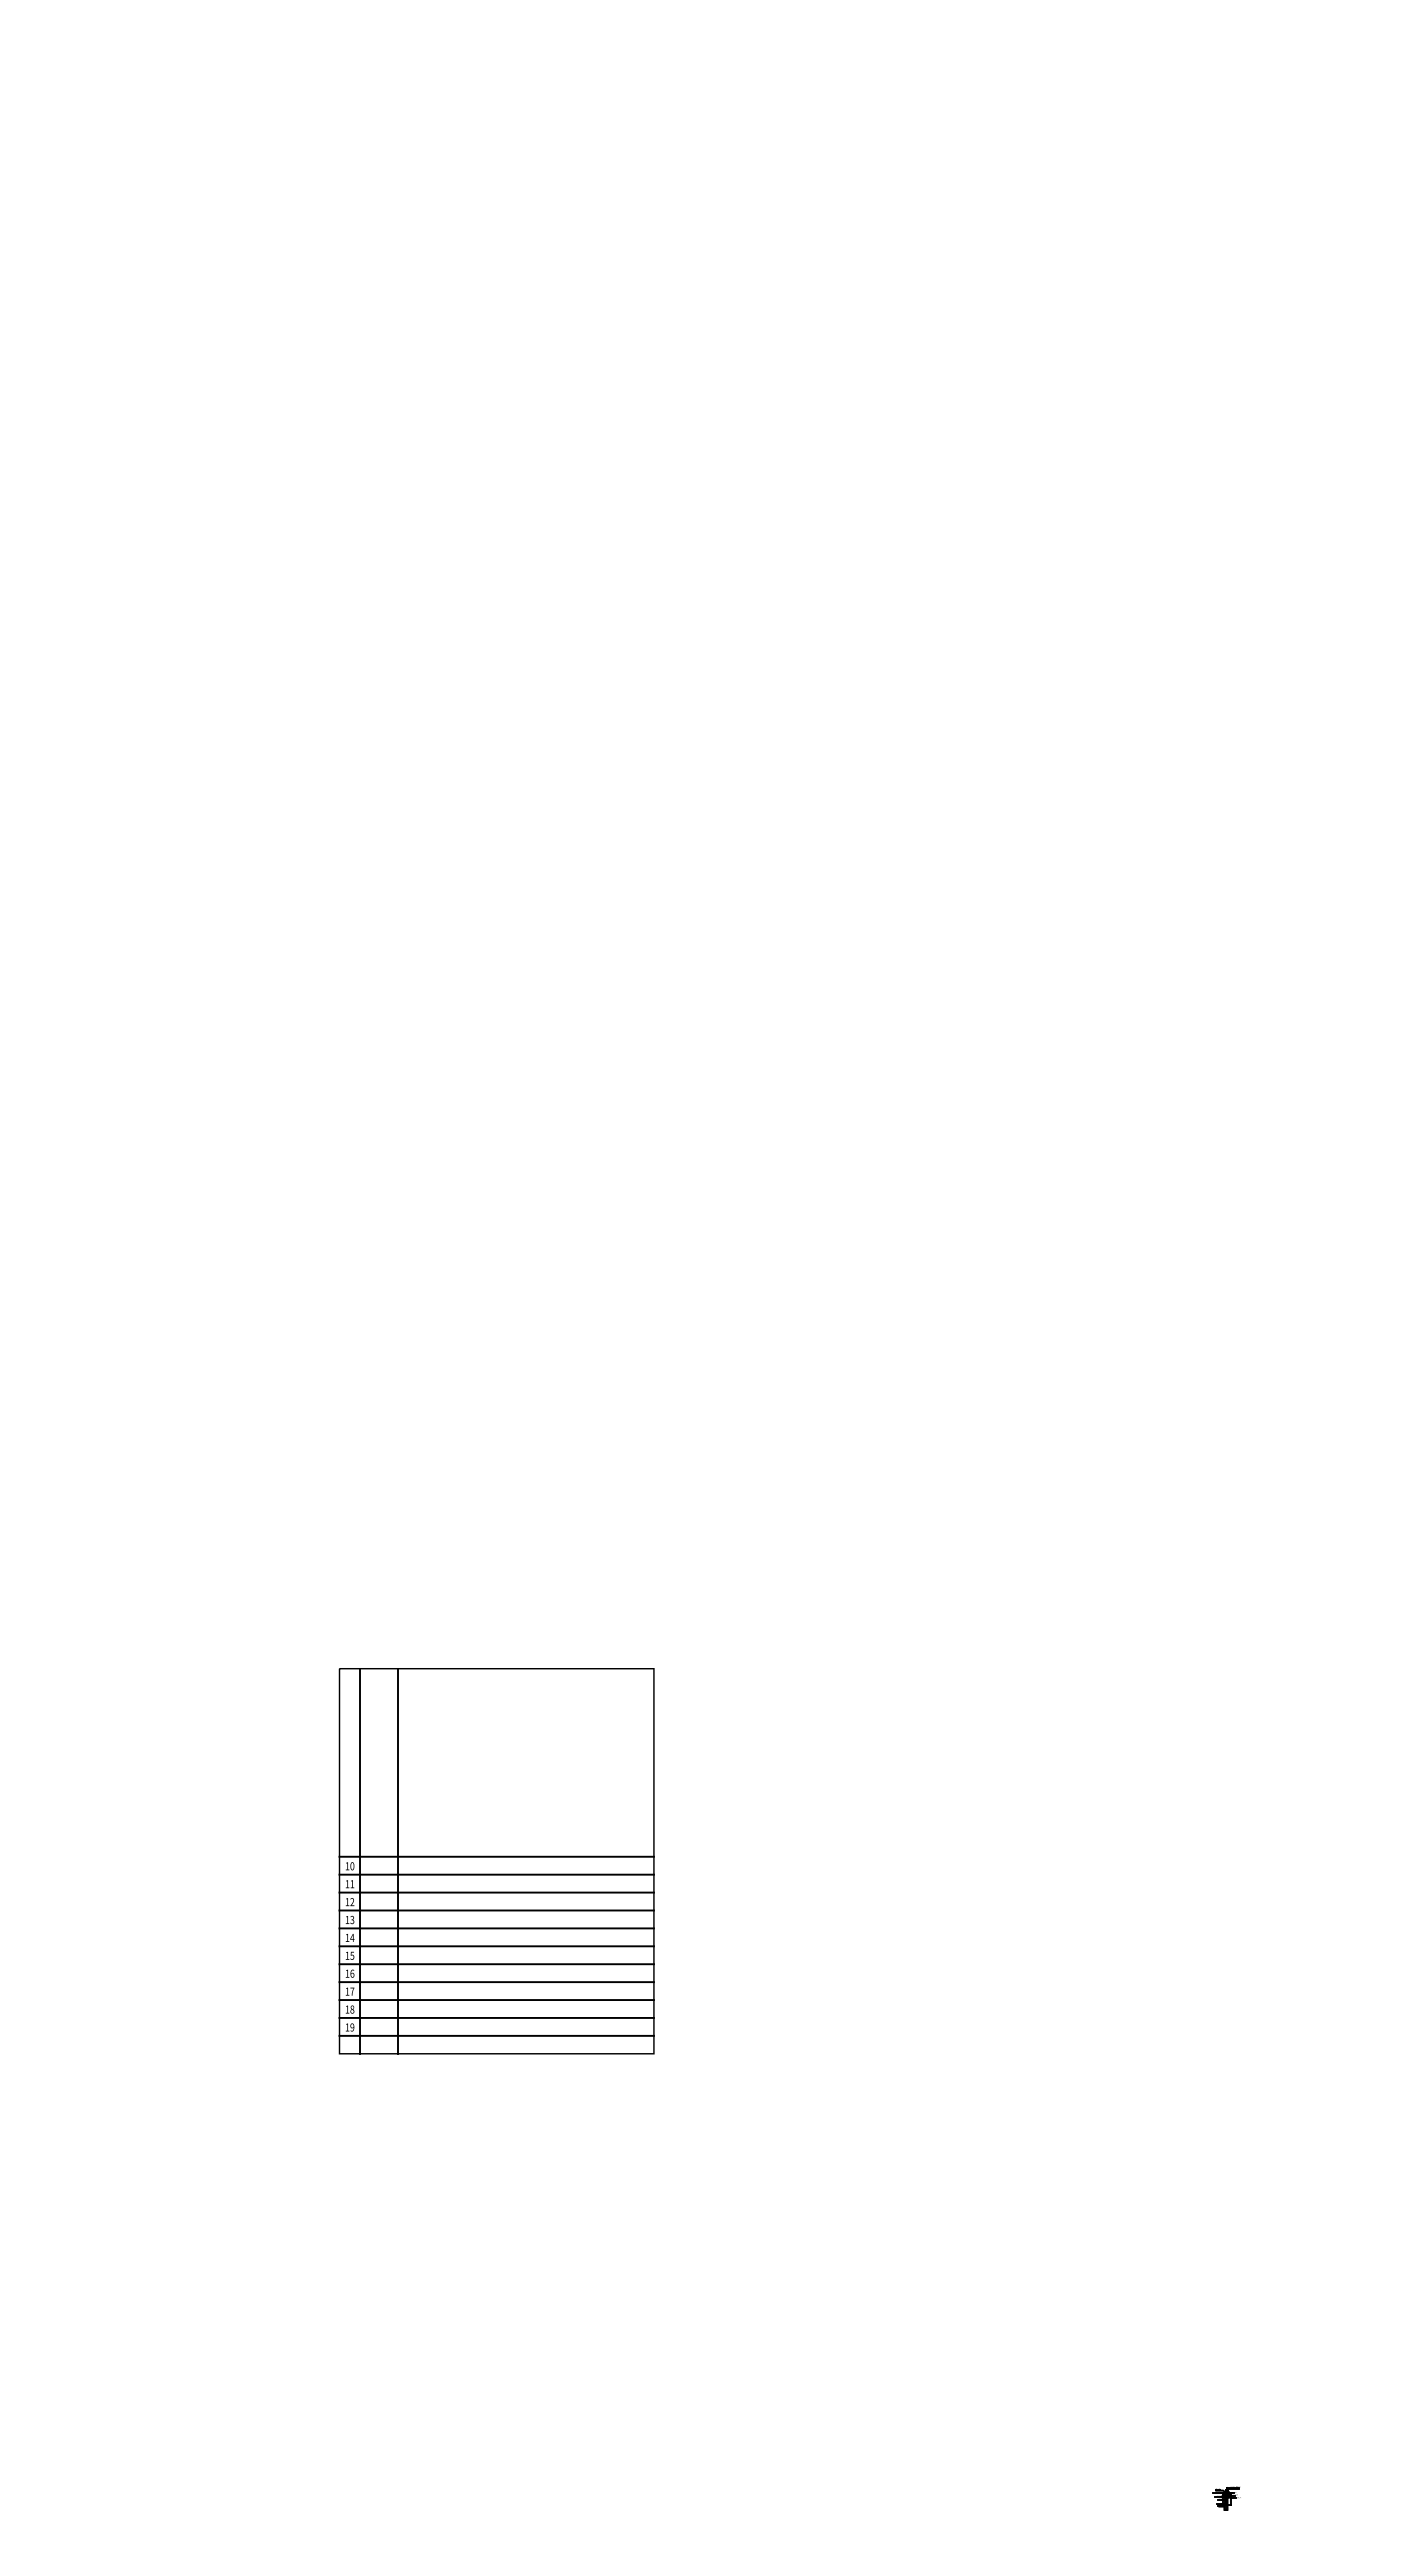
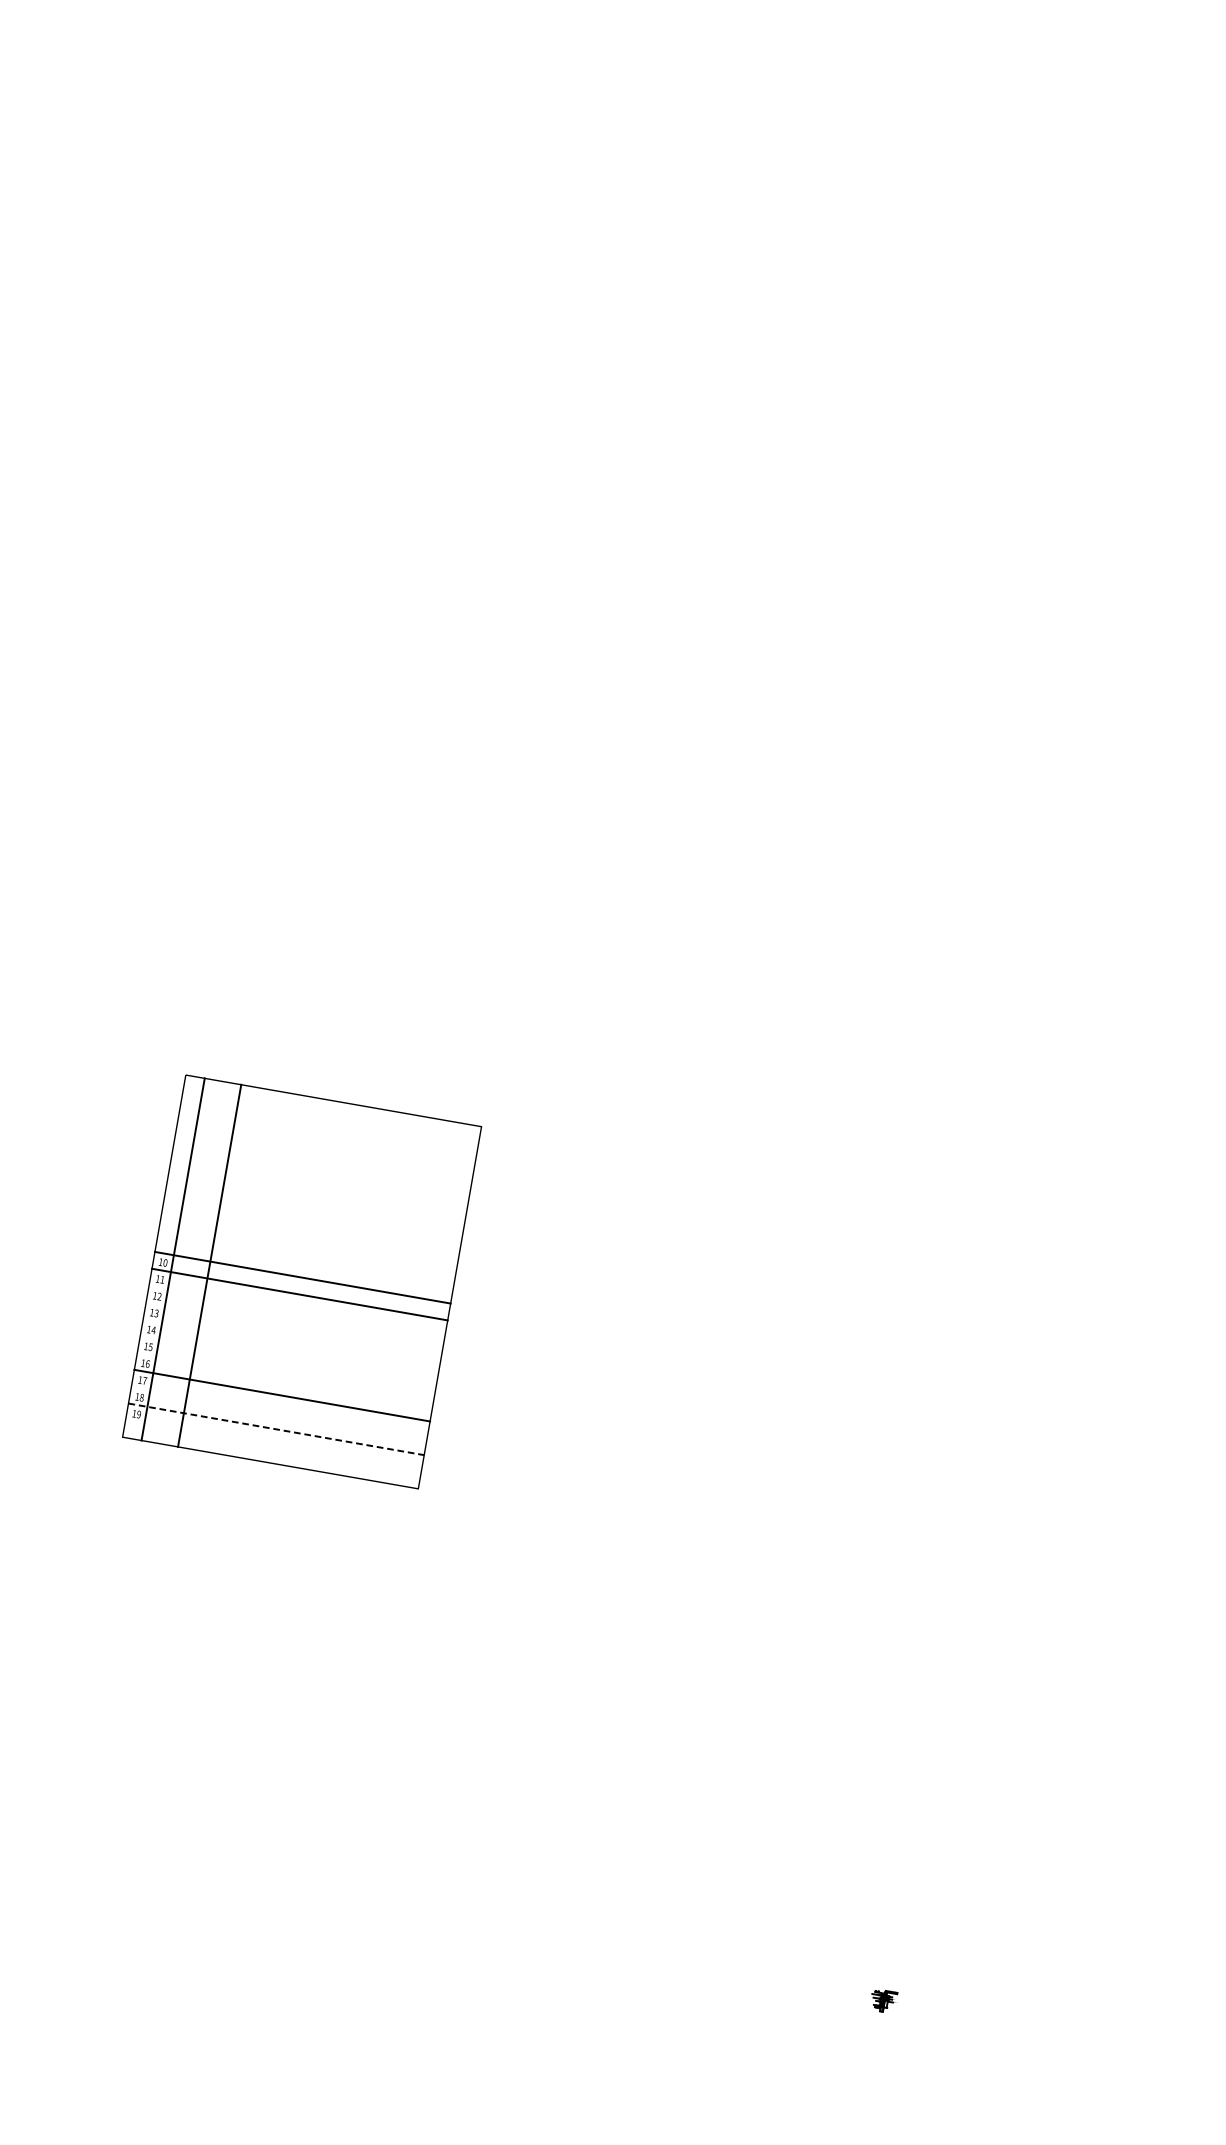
line: (496, 1892) -> (296, 1311), removed
line: (496, 1910) -> (293, 1328), removed
line: (496, 1928) -> (290, 1345), removed
line: (496, 1946) -> (287, 1362), removed
line: (496, 1964) -> (284, 1379), removed
line: (496, 2000) -> (279, 1412), removed
line: (497, 2017) -> (277, 1429), solid -> dashed
line: (496, 2035) -> (273, 1445), removed

